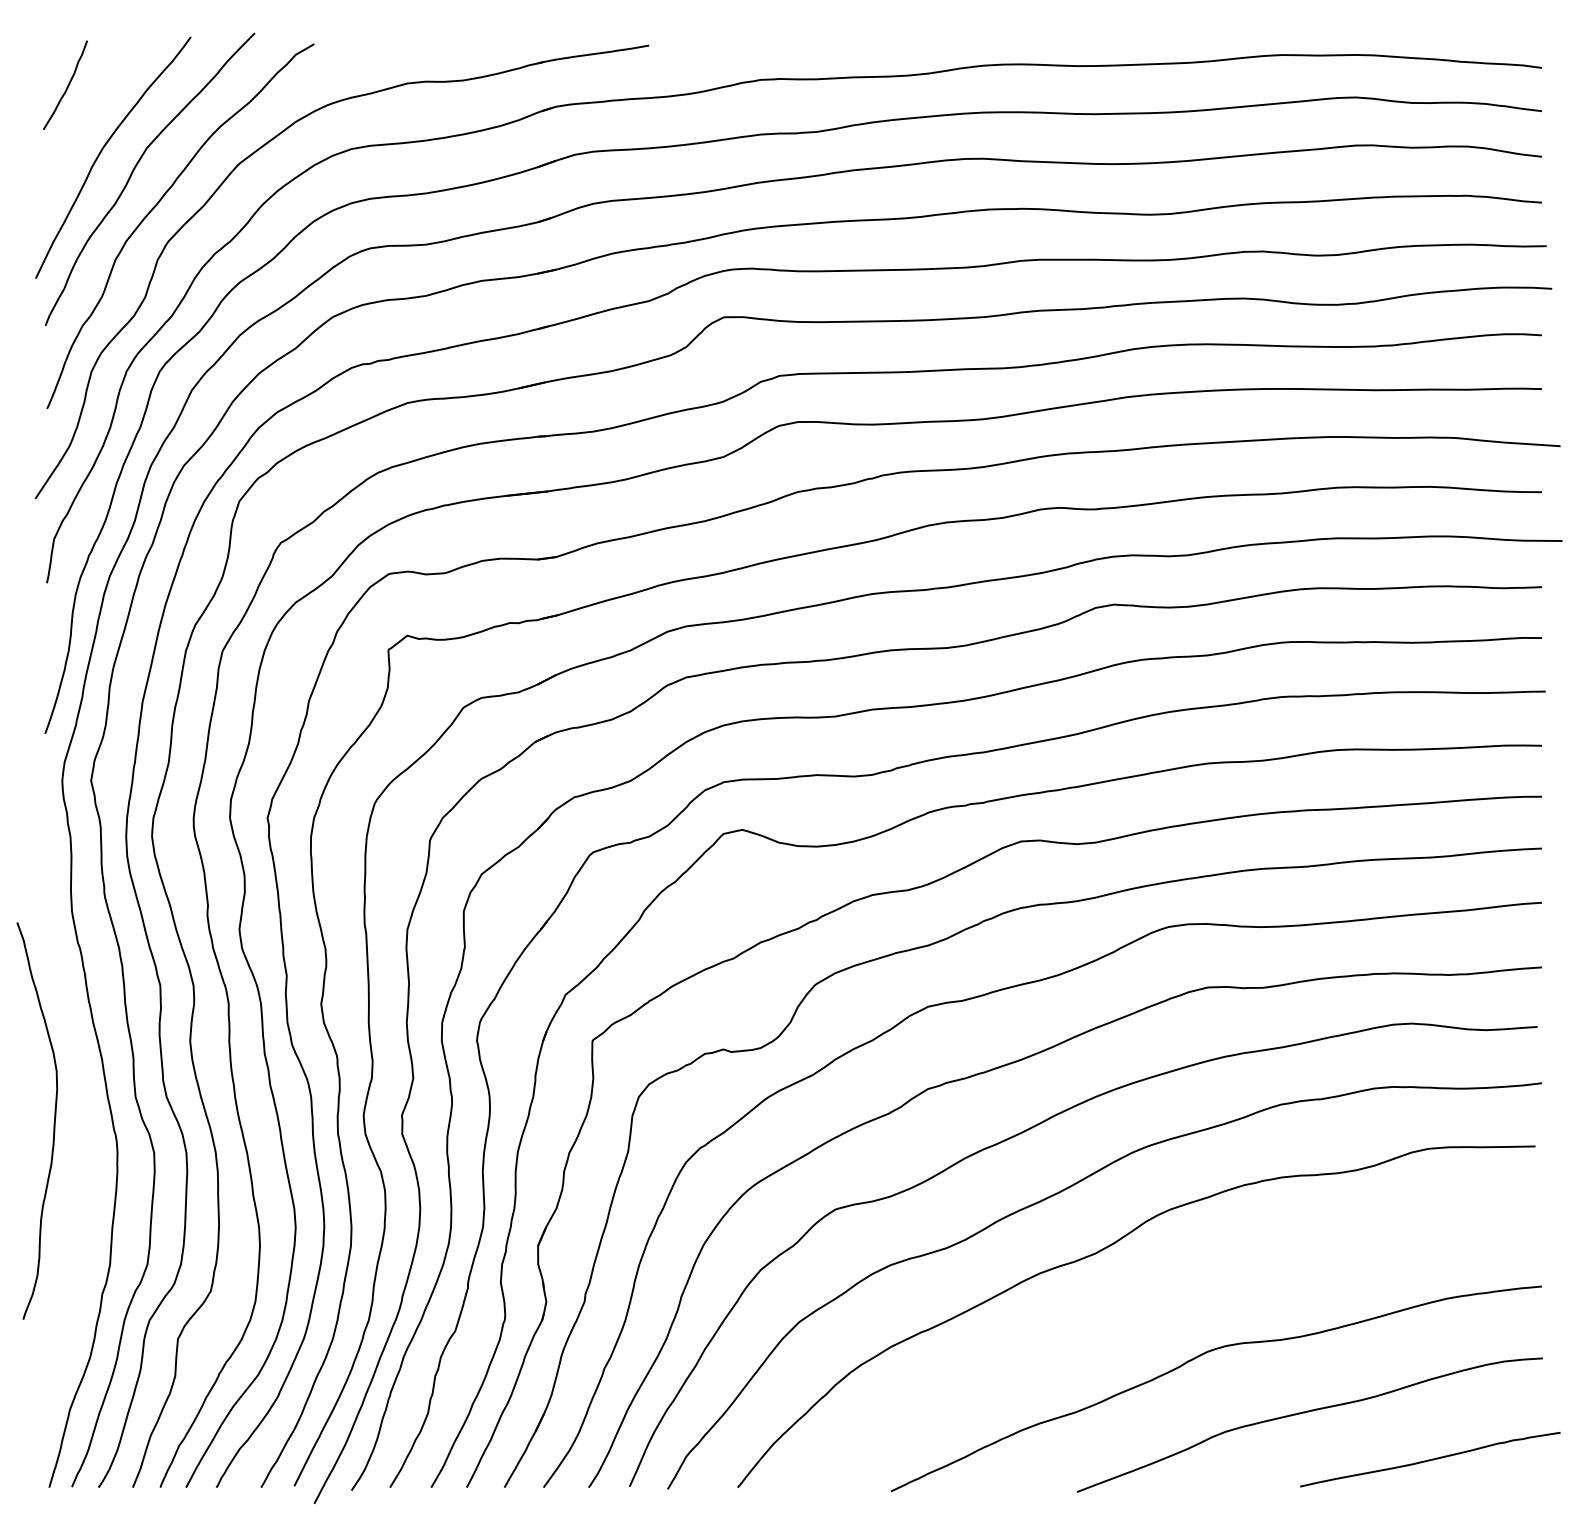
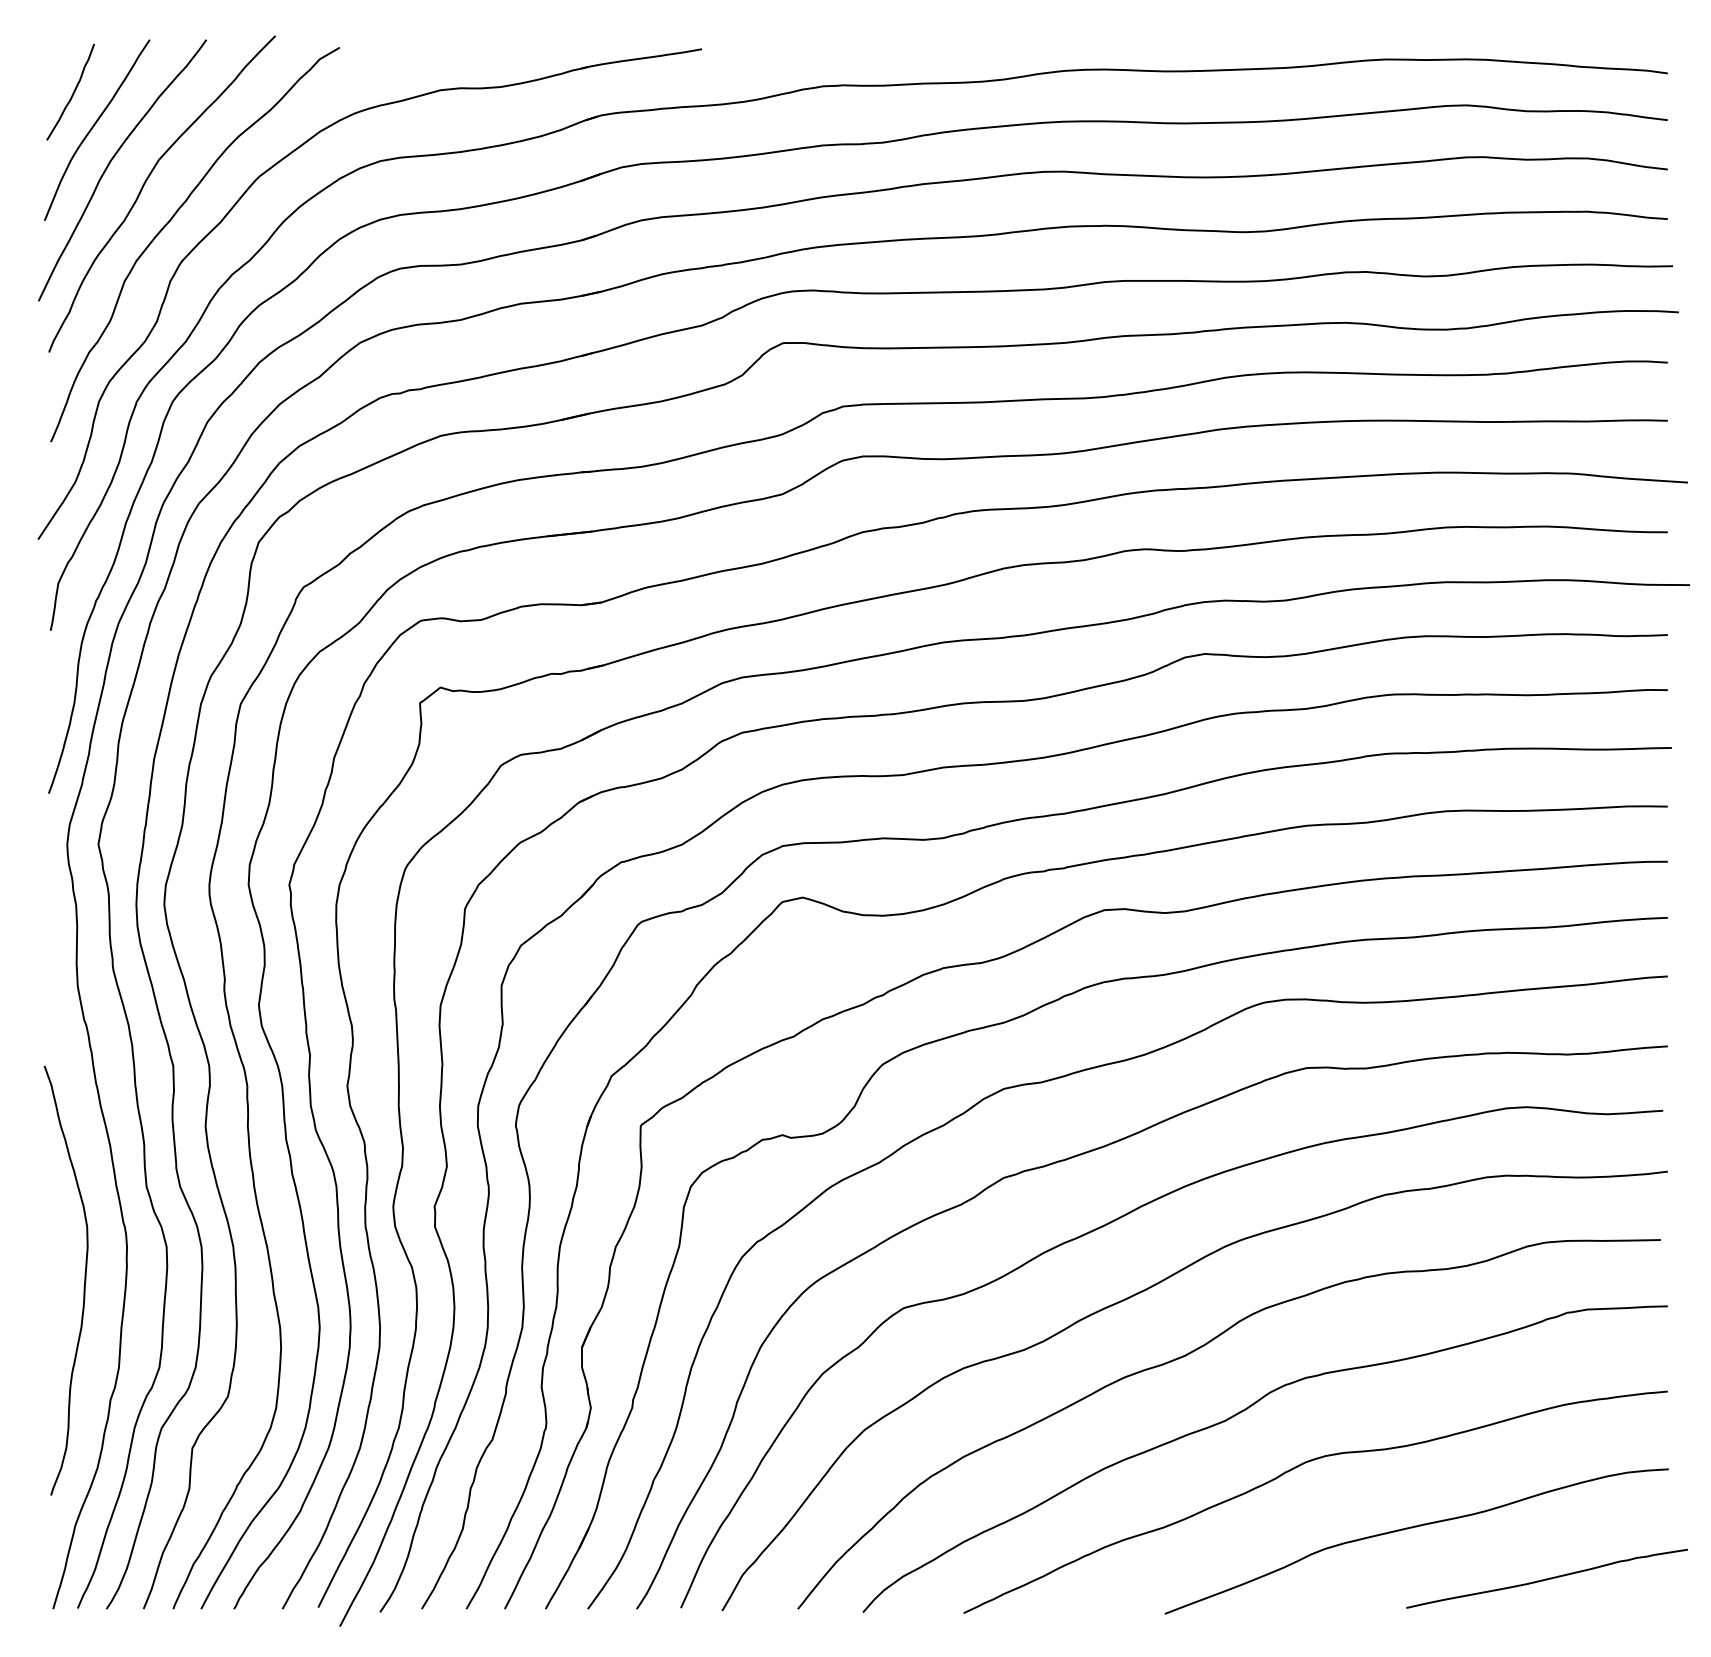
curve: (87, 117) -> (94, 127), added
curve: (53, 1122) -> (83, 1282), moved
curve: (1147, 1306) -> (1241, 1413), added

